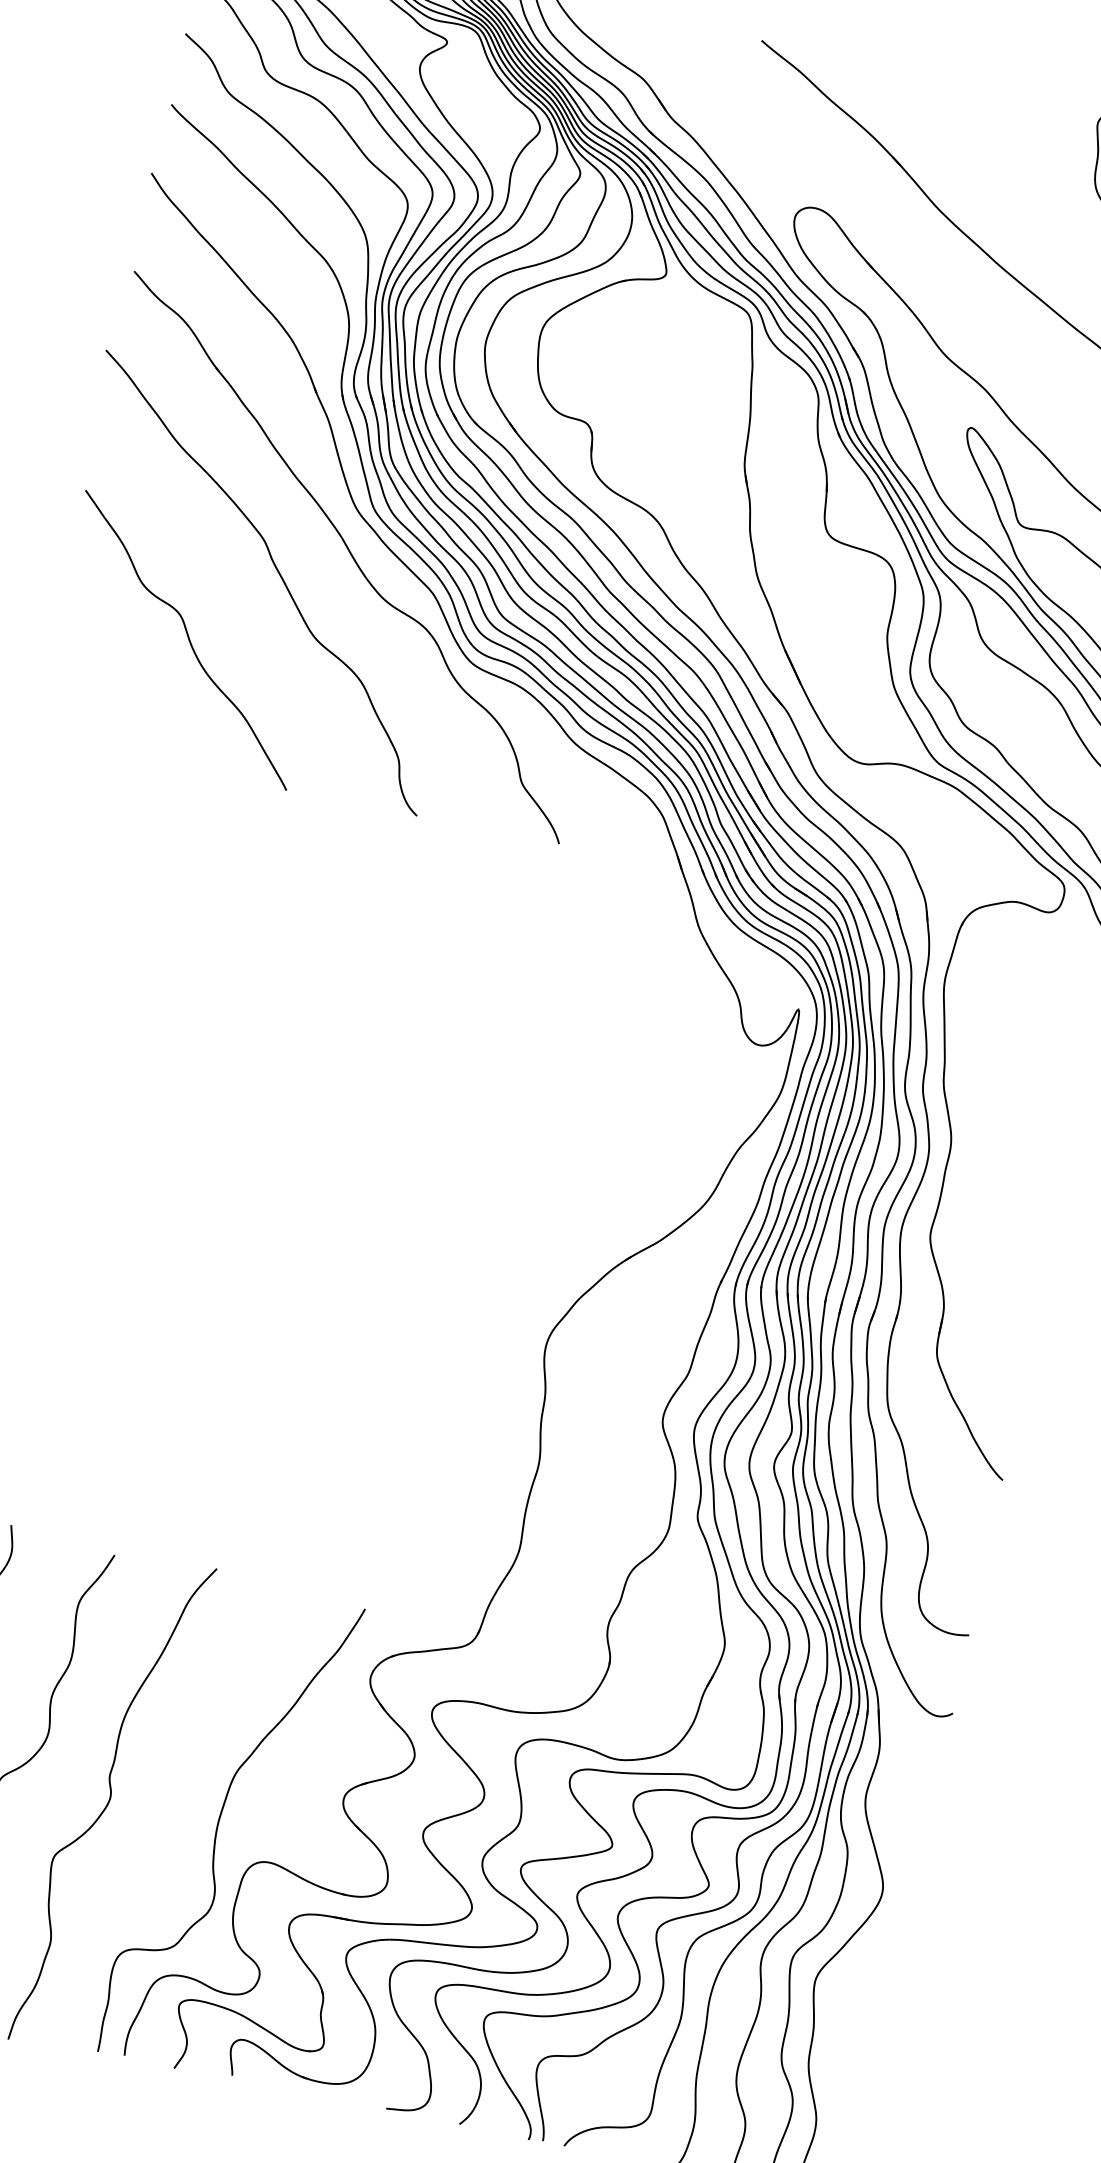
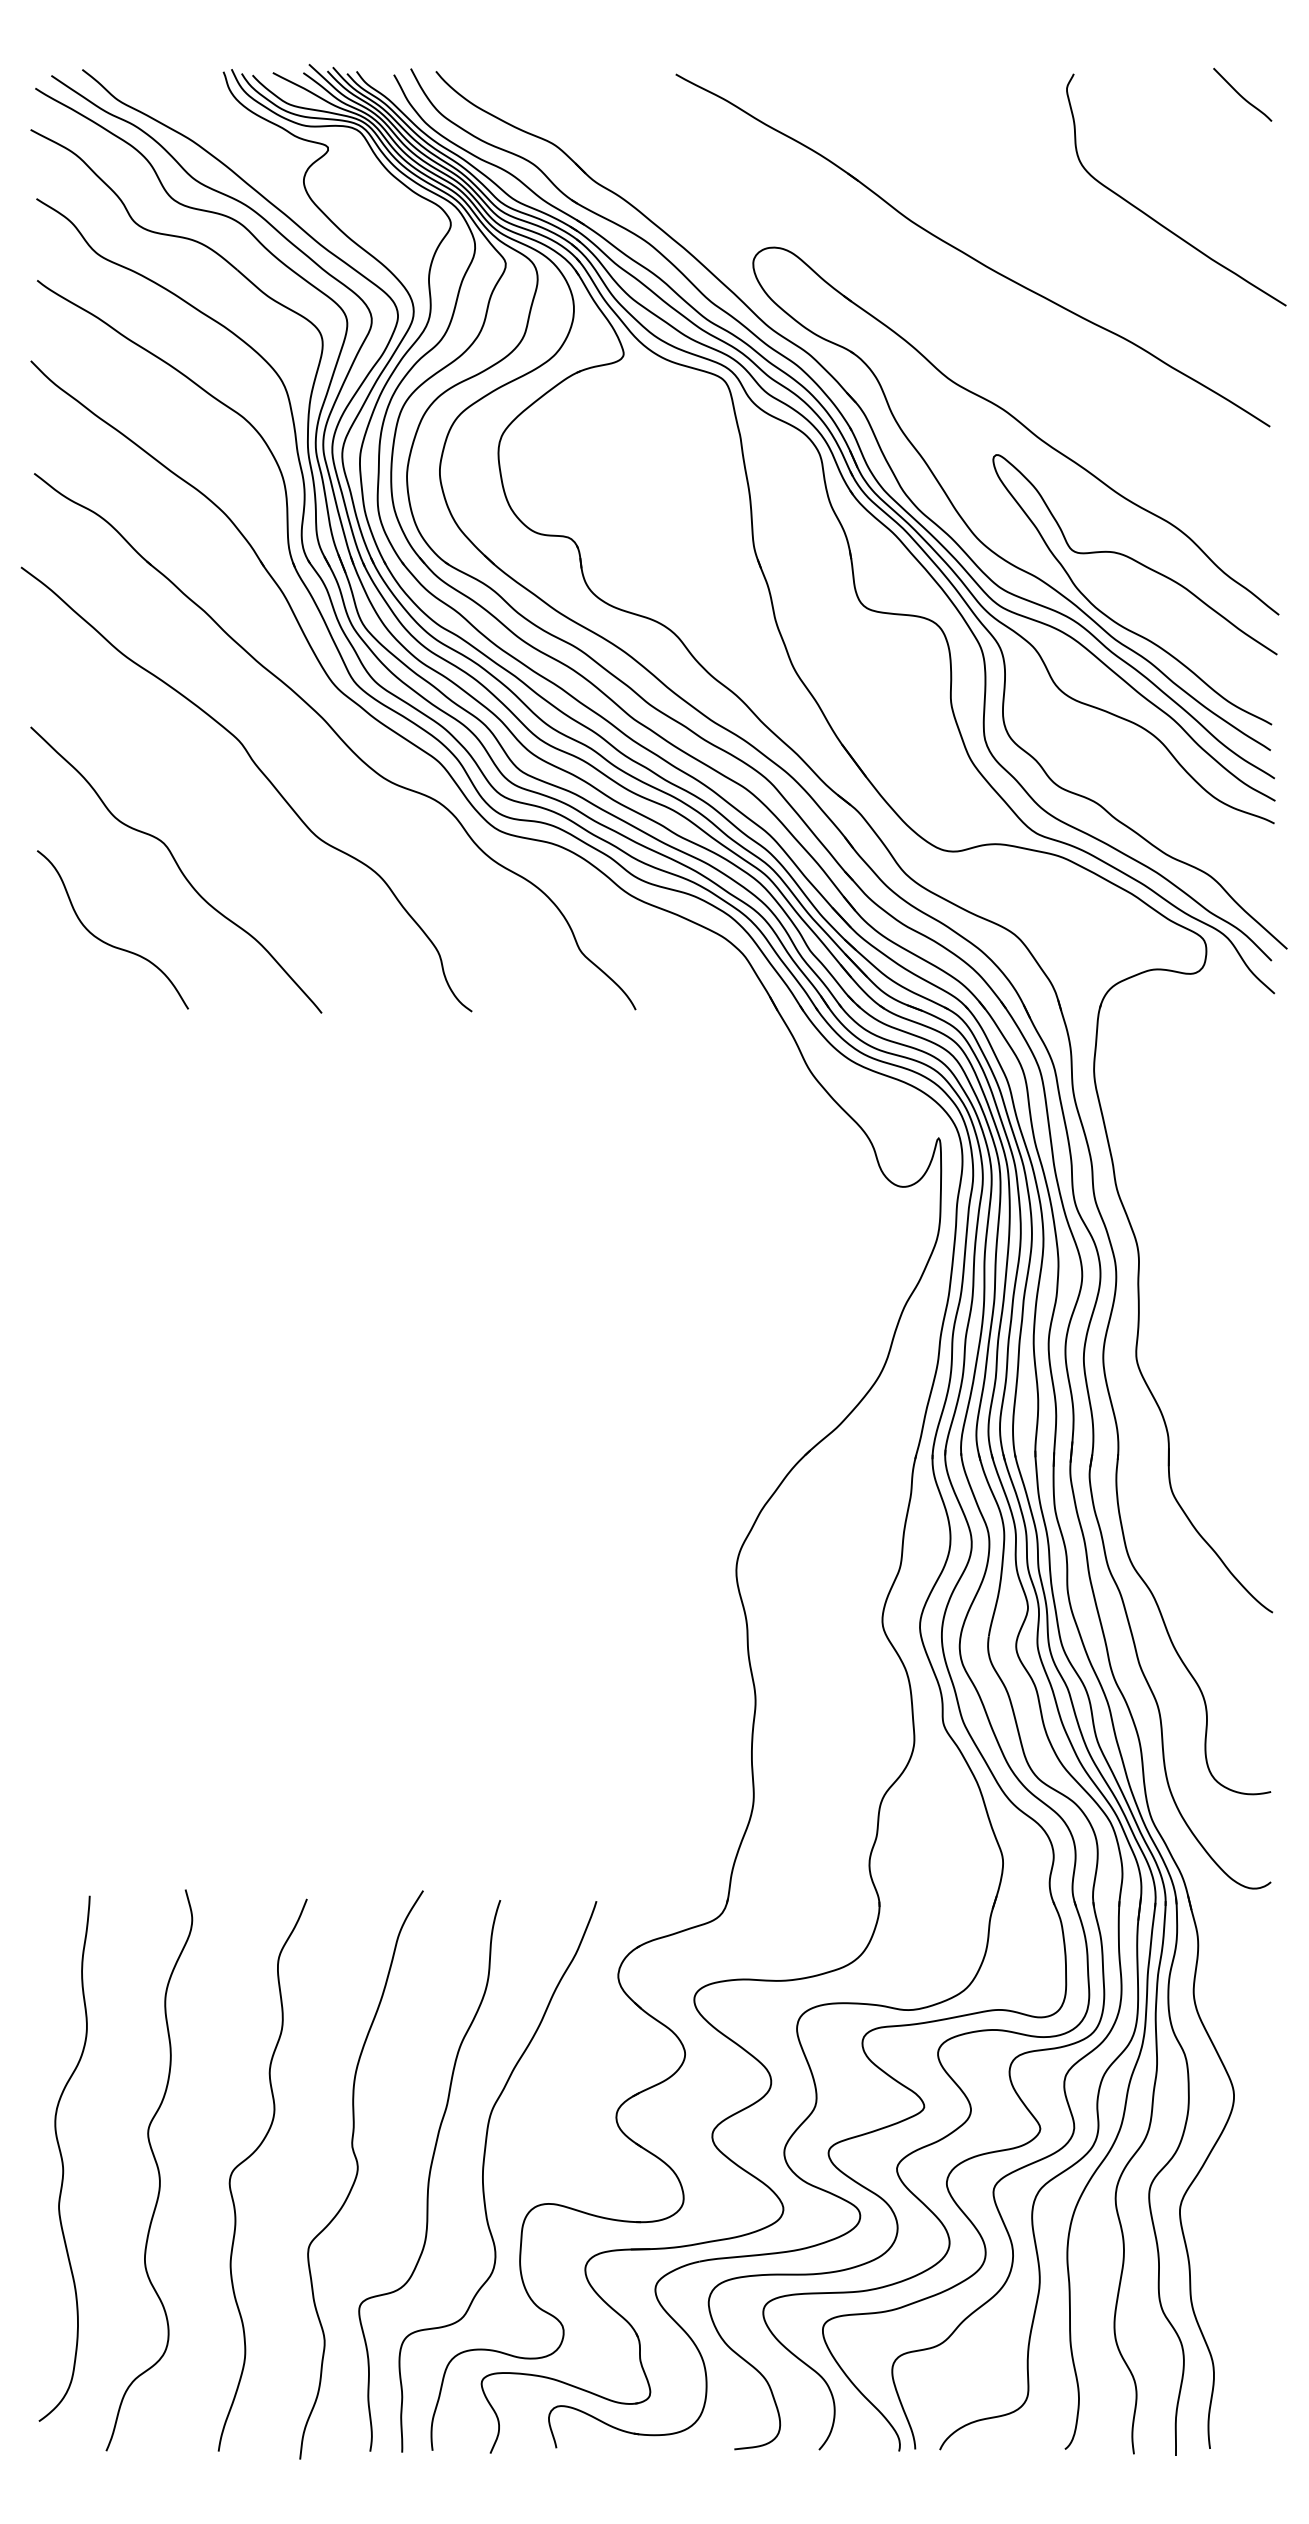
curve: (111, 689) -> (105, 941), added
curve: (171, 1816) -> (429, 2175), added

